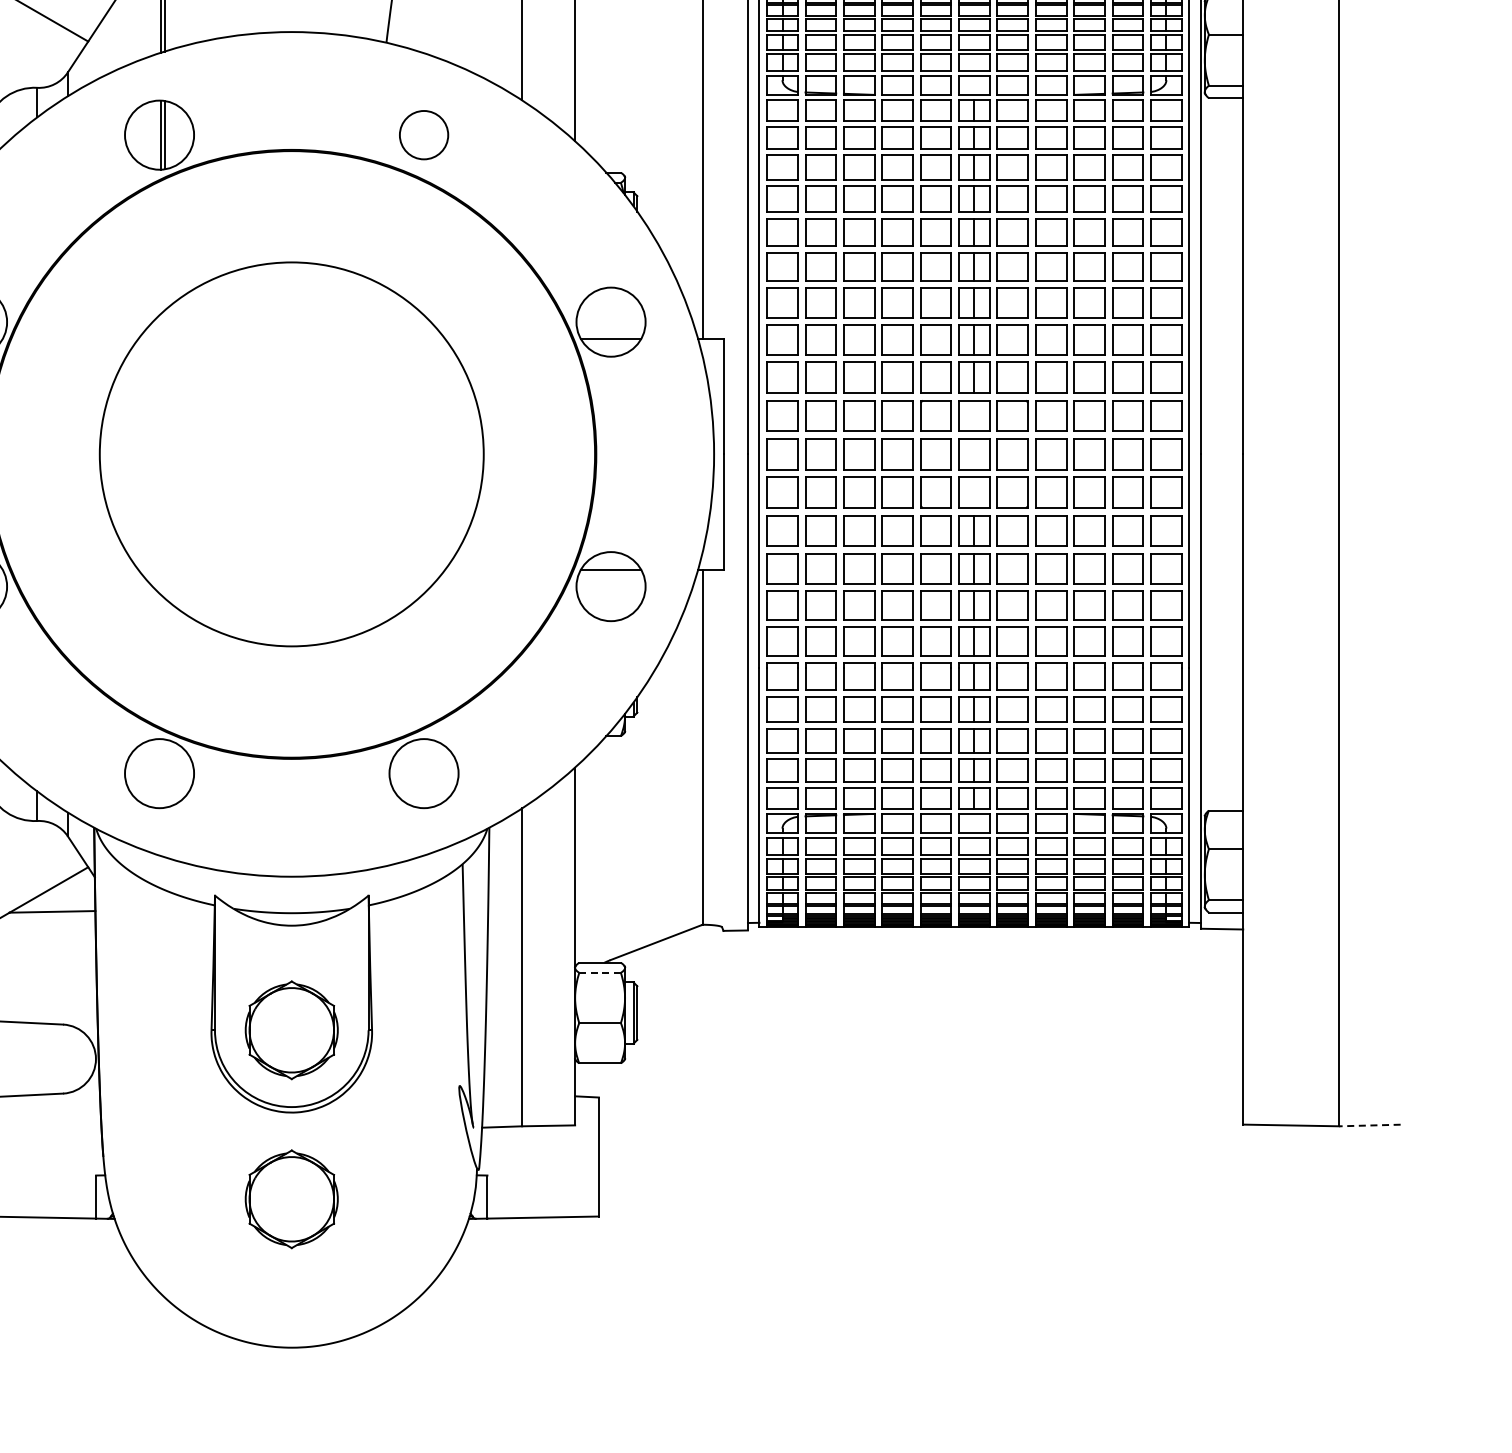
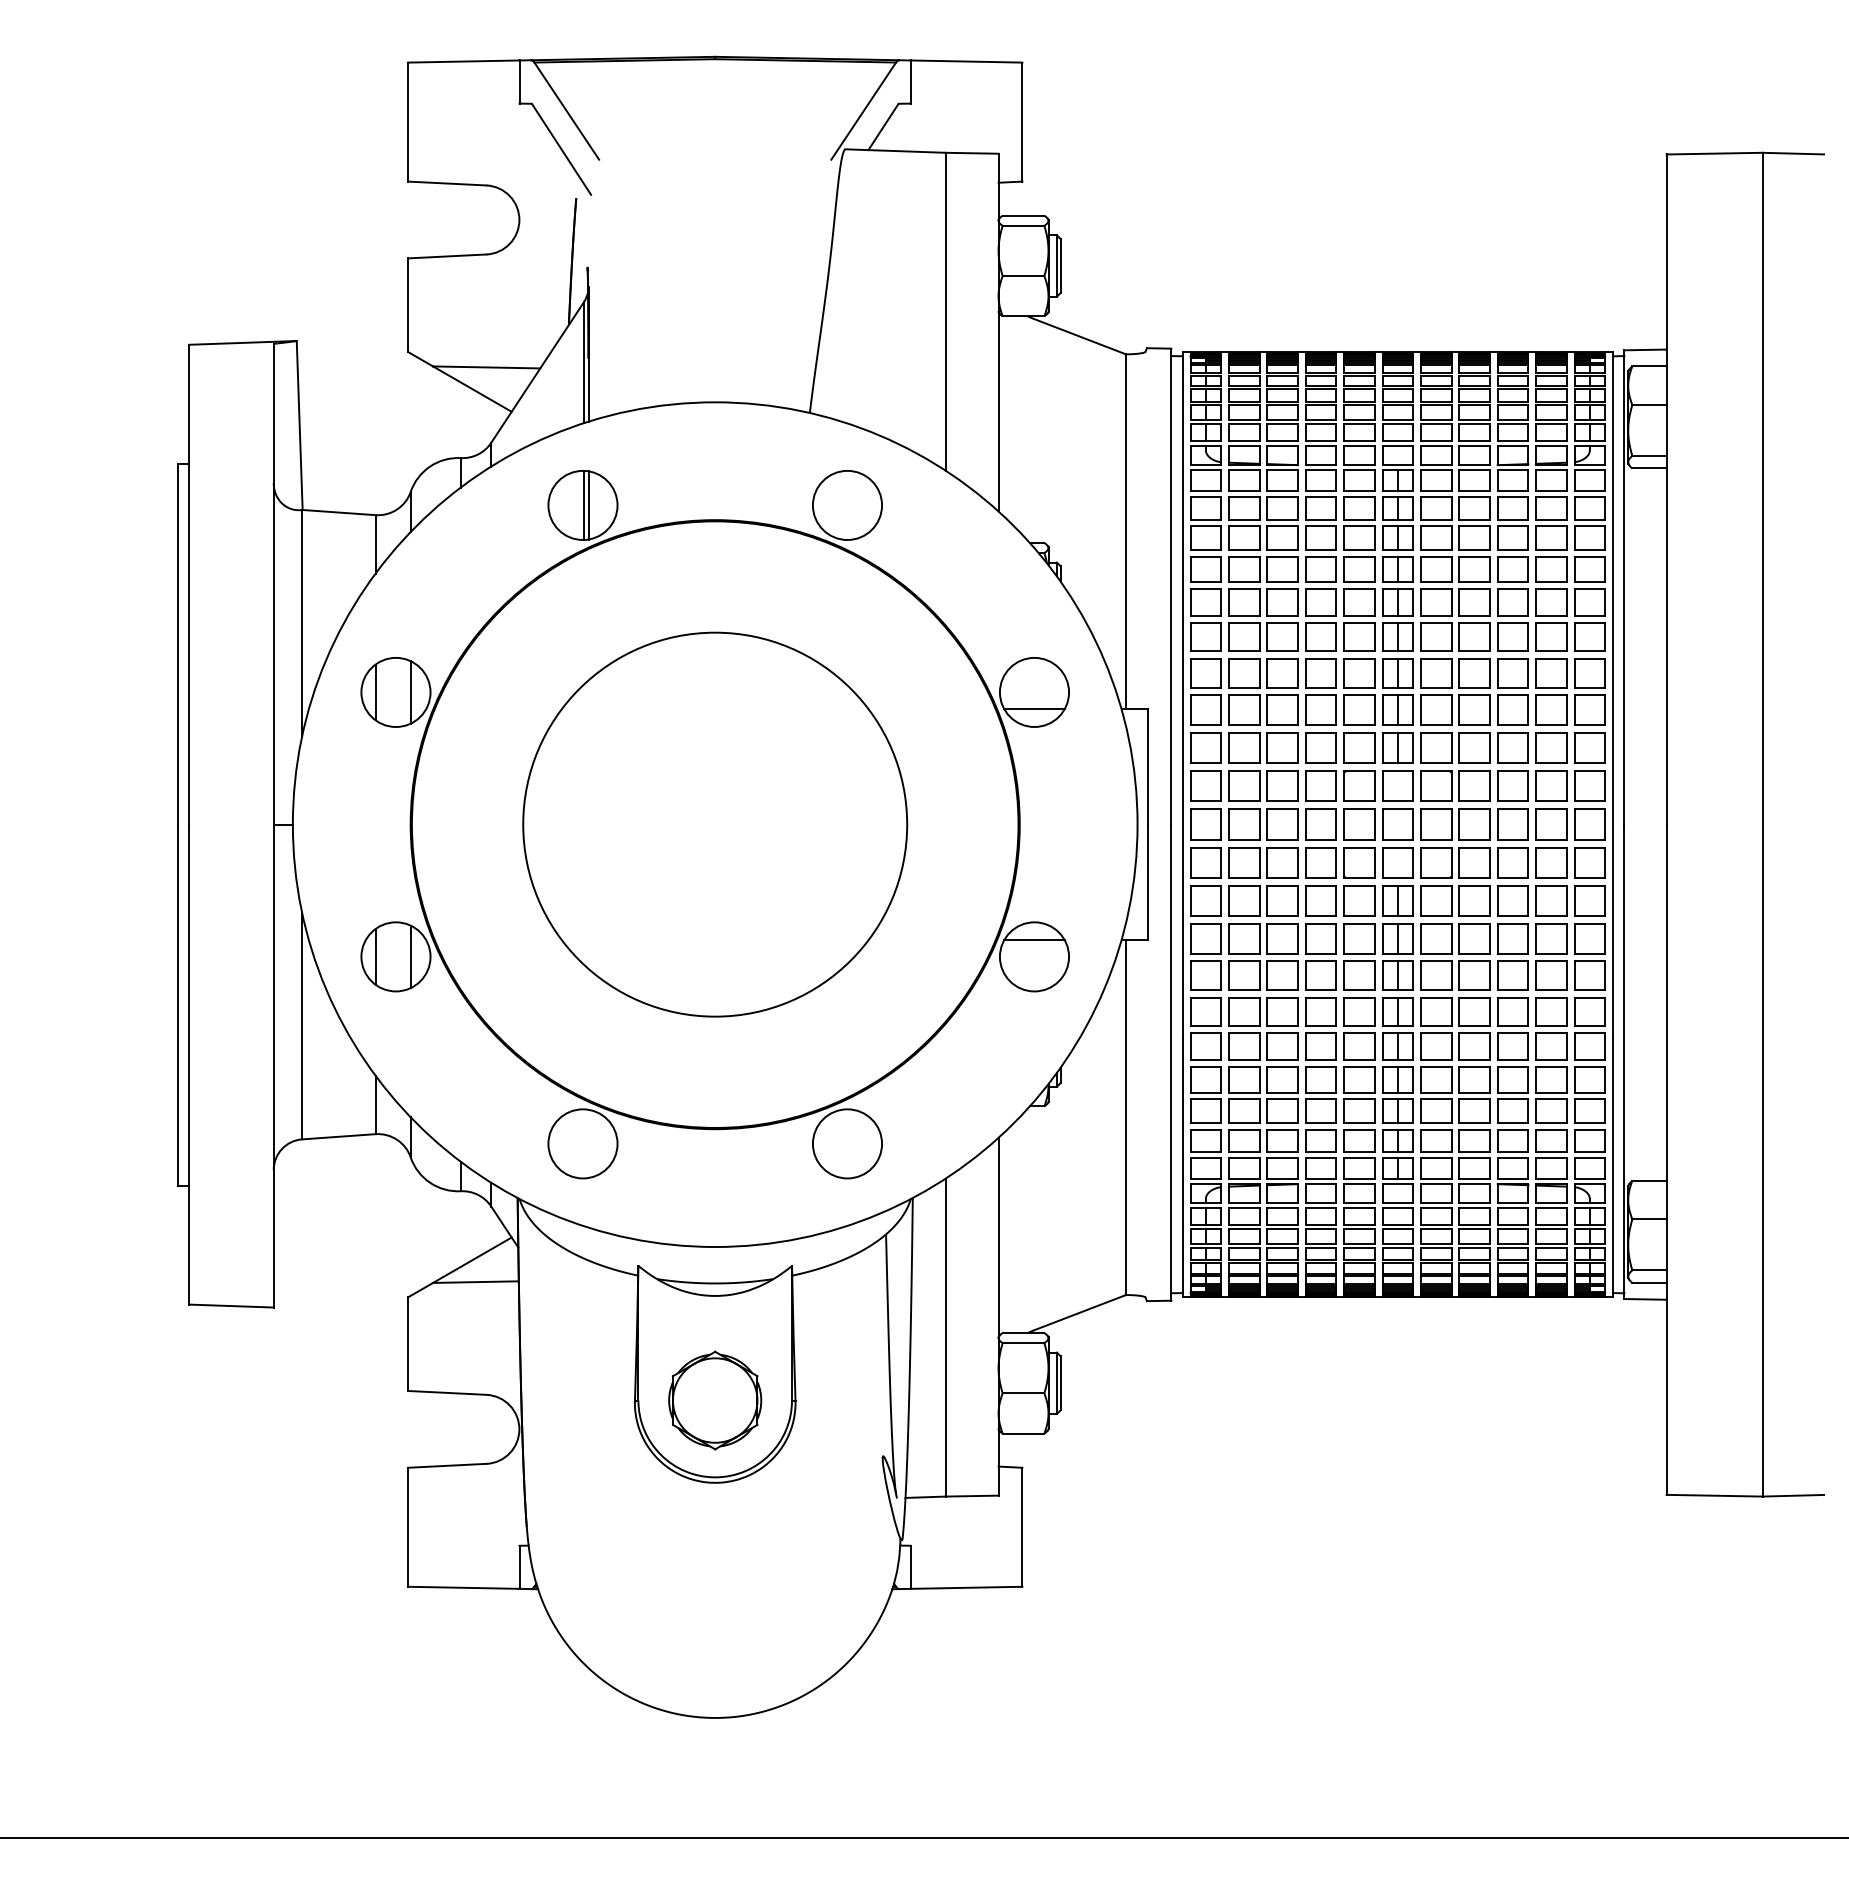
circle: (424, 134) -> (847, 504), size x1.43
line: (600, 973) -> (1023, 1343), dashed -> solid
line: (1370, 1125) -> (1793, 1495), dashed -> solid
part: (292, 1199) -> (715, 1569), removed

